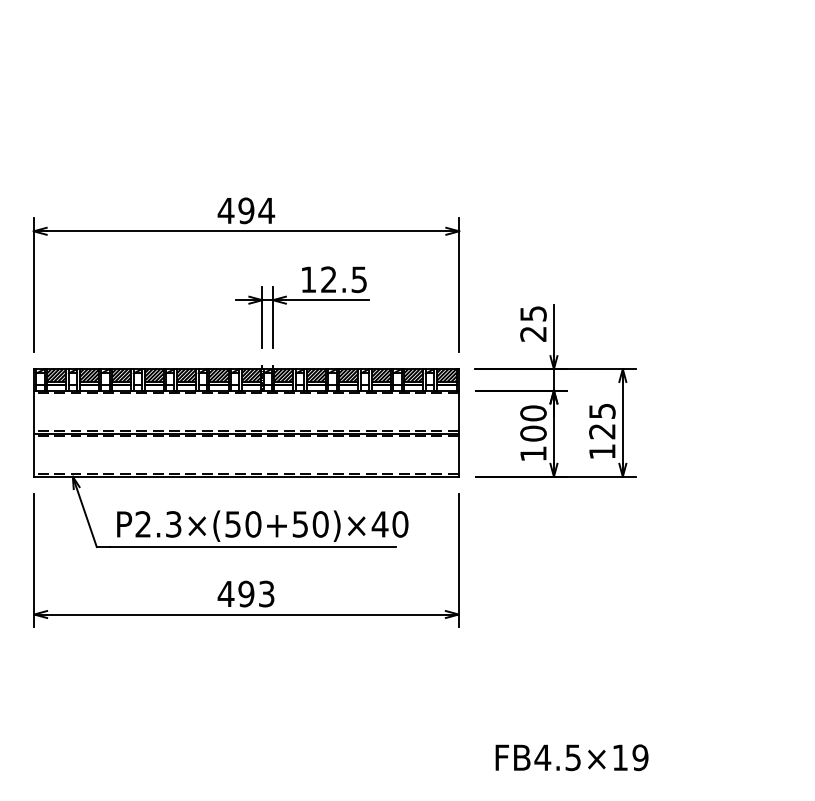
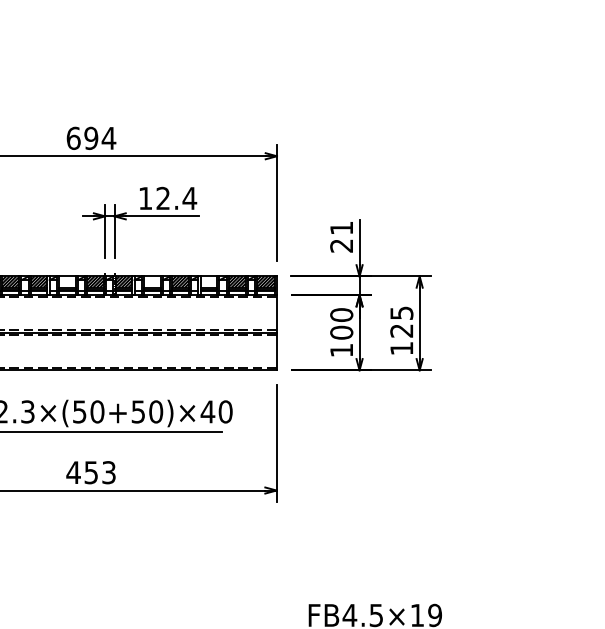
text: (225, 210) -> (73, 138), 494 -> 694
text: (358, 279) -> (189, 198), 12.5 -> 12.4
text: (533, 313) -> (341, 227), 25 -> 21
hatch: (218, 375) -> (66, 282), removed
hatch: (315, 375) -> (151, 282), removed
hatch: (380, 375) -> (208, 282), removed
text: (246, 593) -> (91, 472), 493 -> 453

